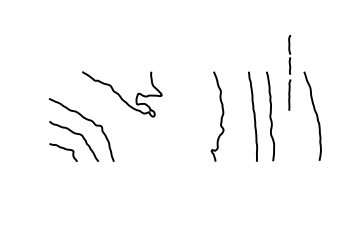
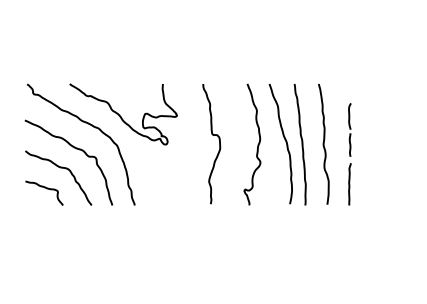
line: (289, 72) -> (349, 153), moved
curve: (96, 102) -> (88, 125), added
curve: (315, 114) -> (284, 141), moved
curve: (192, 115) -> (218, 143), added

